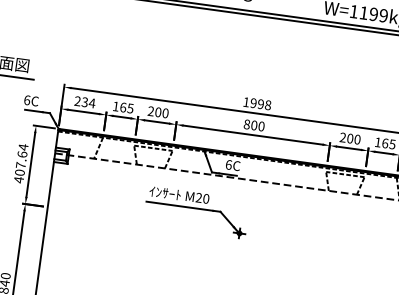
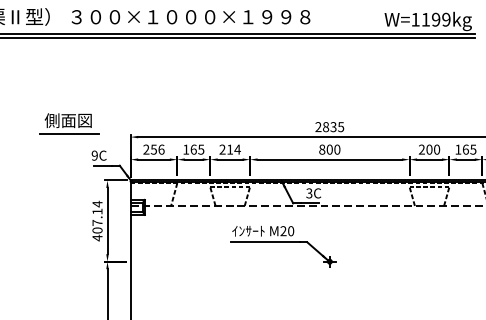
text: (26, 100) -> (94, 155), 6C -> 9C
text: (88, 102) -> (157, 149), 234 -> 256
text: (256, 104) -> (329, 127), 1998 -> 2835
text: (161, 112) -> (233, 149), 200 -> 214
text: (22, 154) -> (97, 211), 407.64 -> 407.14
text: (228, 165) -> (309, 193), 6C -> 3C

